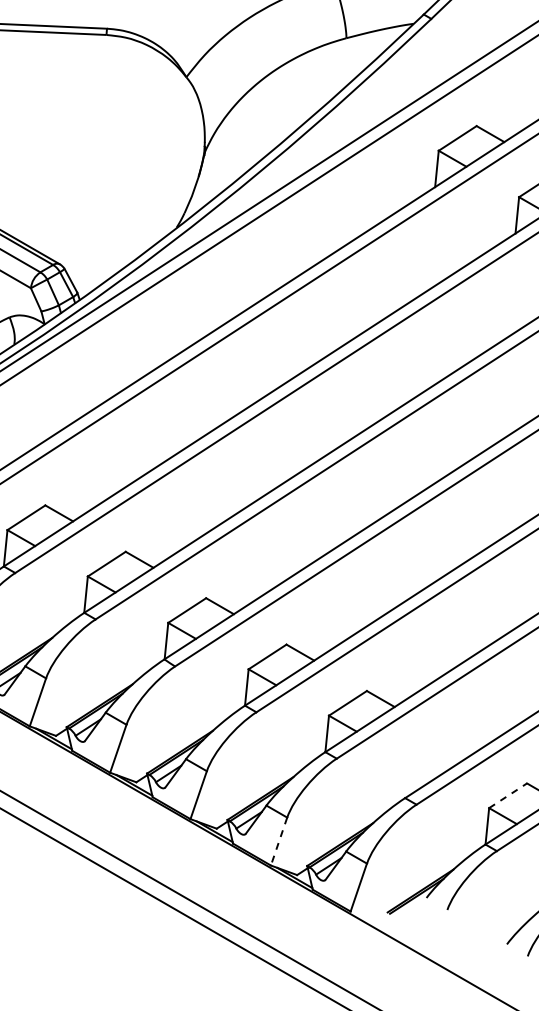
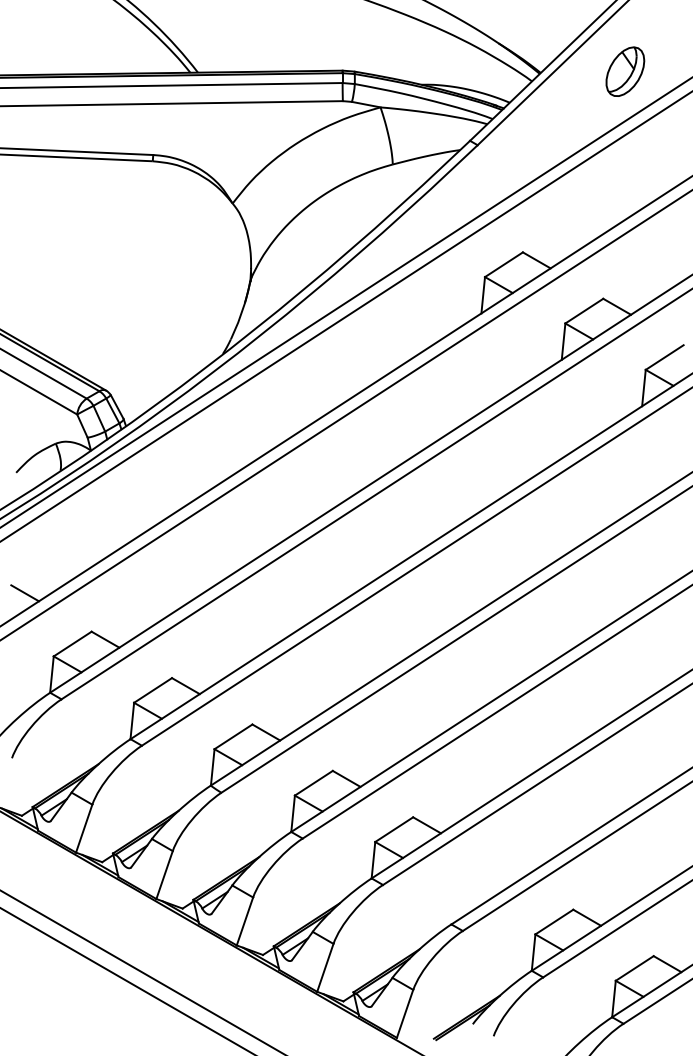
line: (508, 796) -> (554, 922), dashed -> solid
line: (279, 842) -> (325, 968), dashed -> solid

